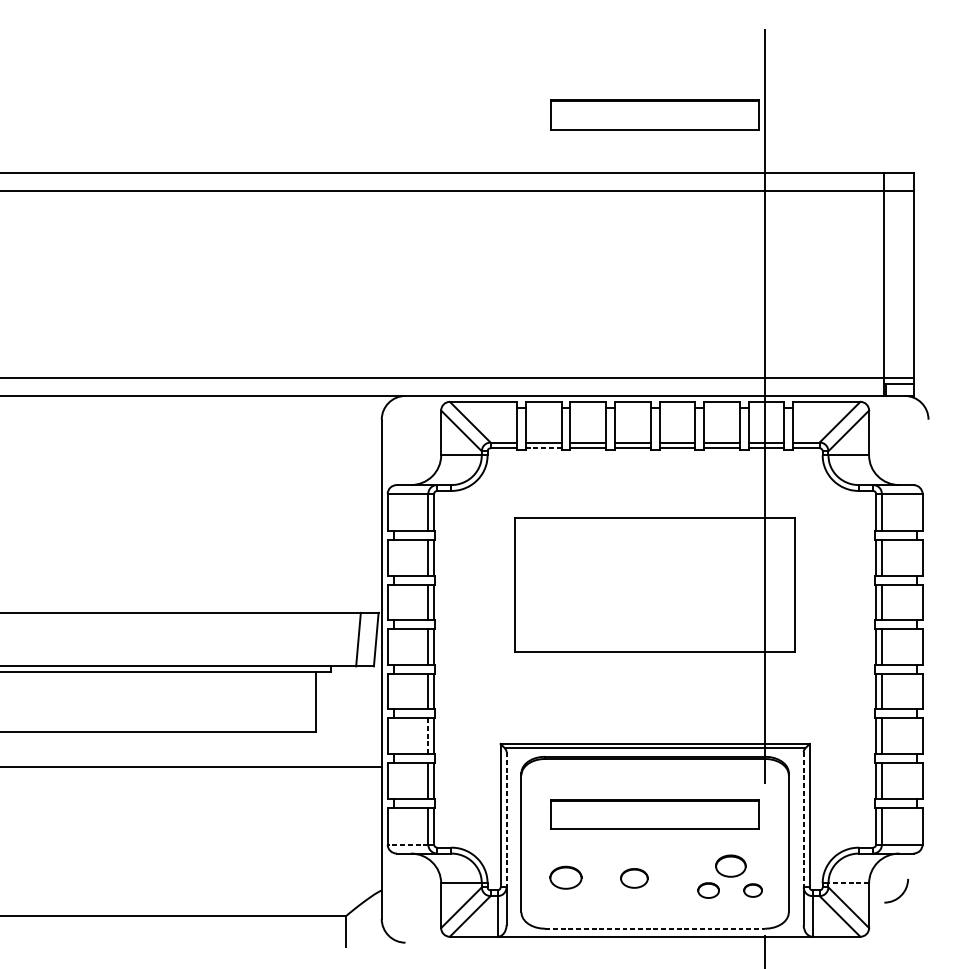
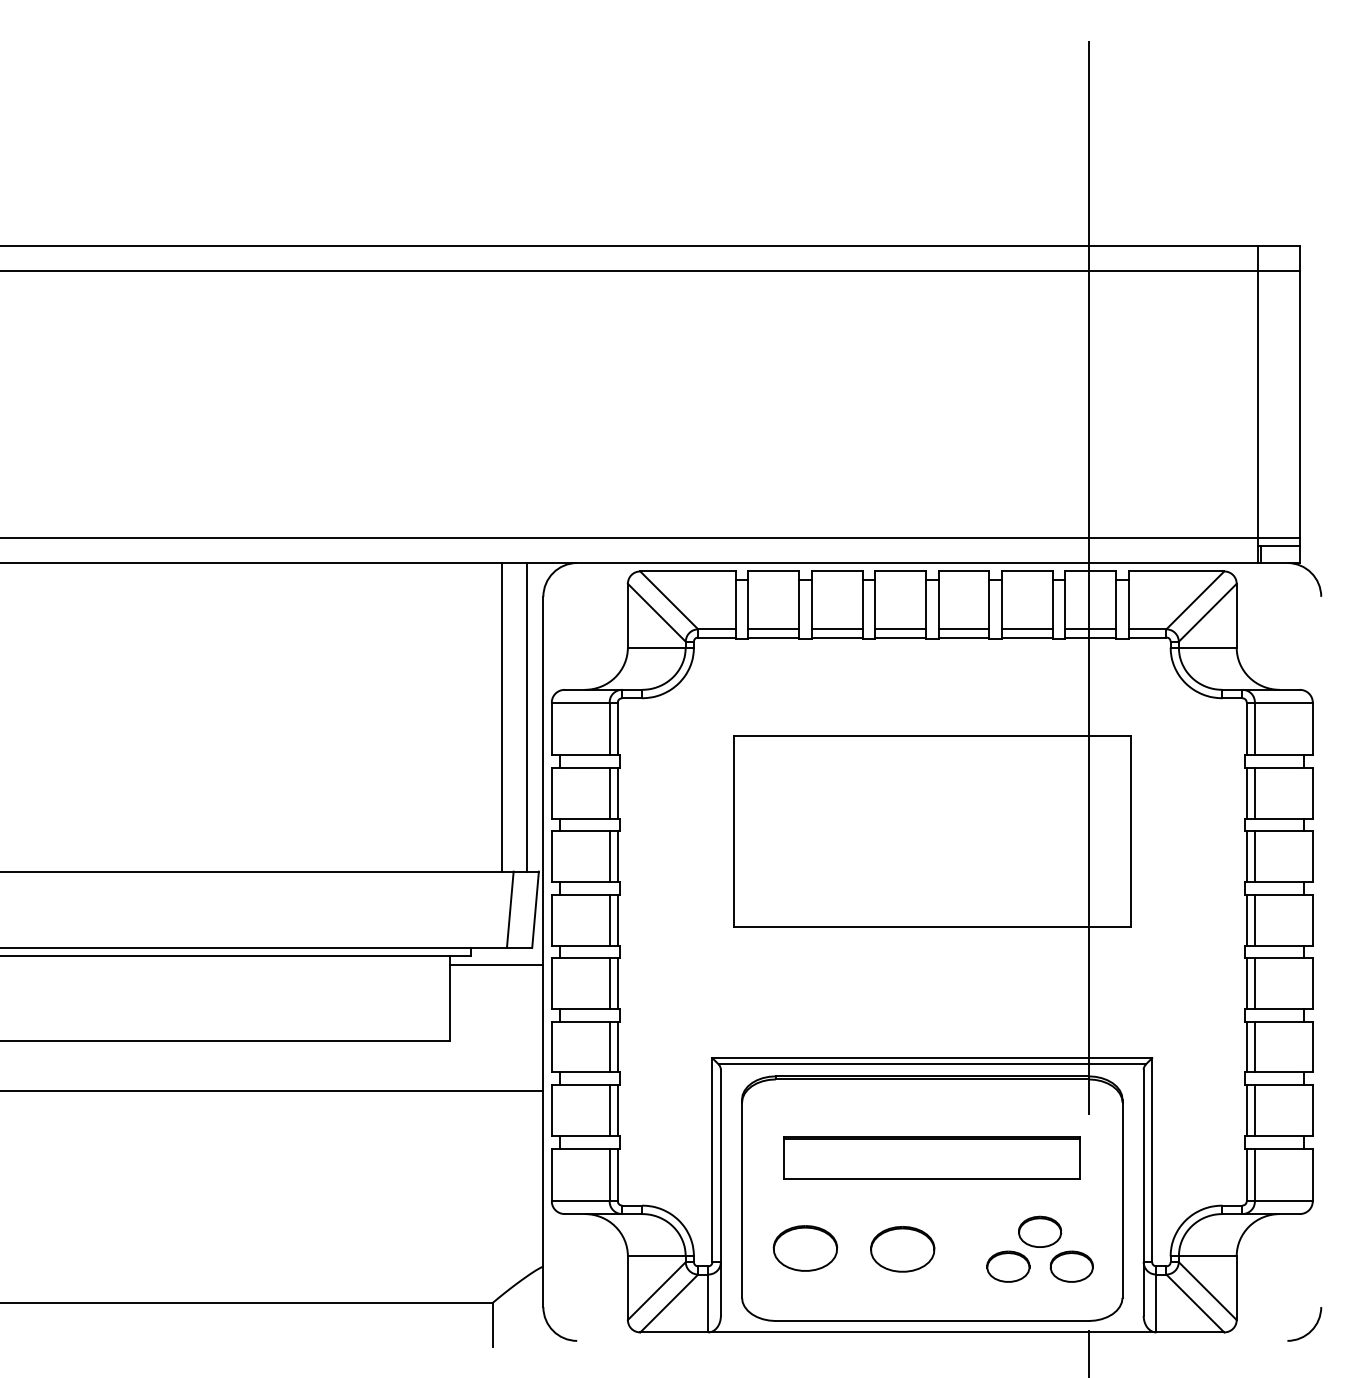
part: (654, 114) -> (931, 162), removed
line: (543, 448) -> (773, 637), dashed -> solid
line: (352, 504) -> (501, 717), added
line: (370, 504) -> (527, 717), added
line: (348, 678) -> (496, 964), added
line: (428, 735) -> (609, 1046), dashed -> solid
line: (506, 820) -> (720, 1166), dashed -> solid
line: (803, 820) -> (1143, 1166), dashed -> solid
line: (407, 844) -> (580, 1201), dashed -> solid
part: (566, 877) -> (805, 1248), size x1.43
part: (634, 878) -> (902, 1249), size x1.67
line: (848, 883) -> (1207, 1256), dashed -> solid
part: (708, 890) -> (1008, 1266), size x1.43
part: (752, 890) -> (1071, 1266), size x1.67
arc: (900, 895) -> (1310, 1330), moved
line: (655, 929) -> (932, 1321), dashed -> solid

